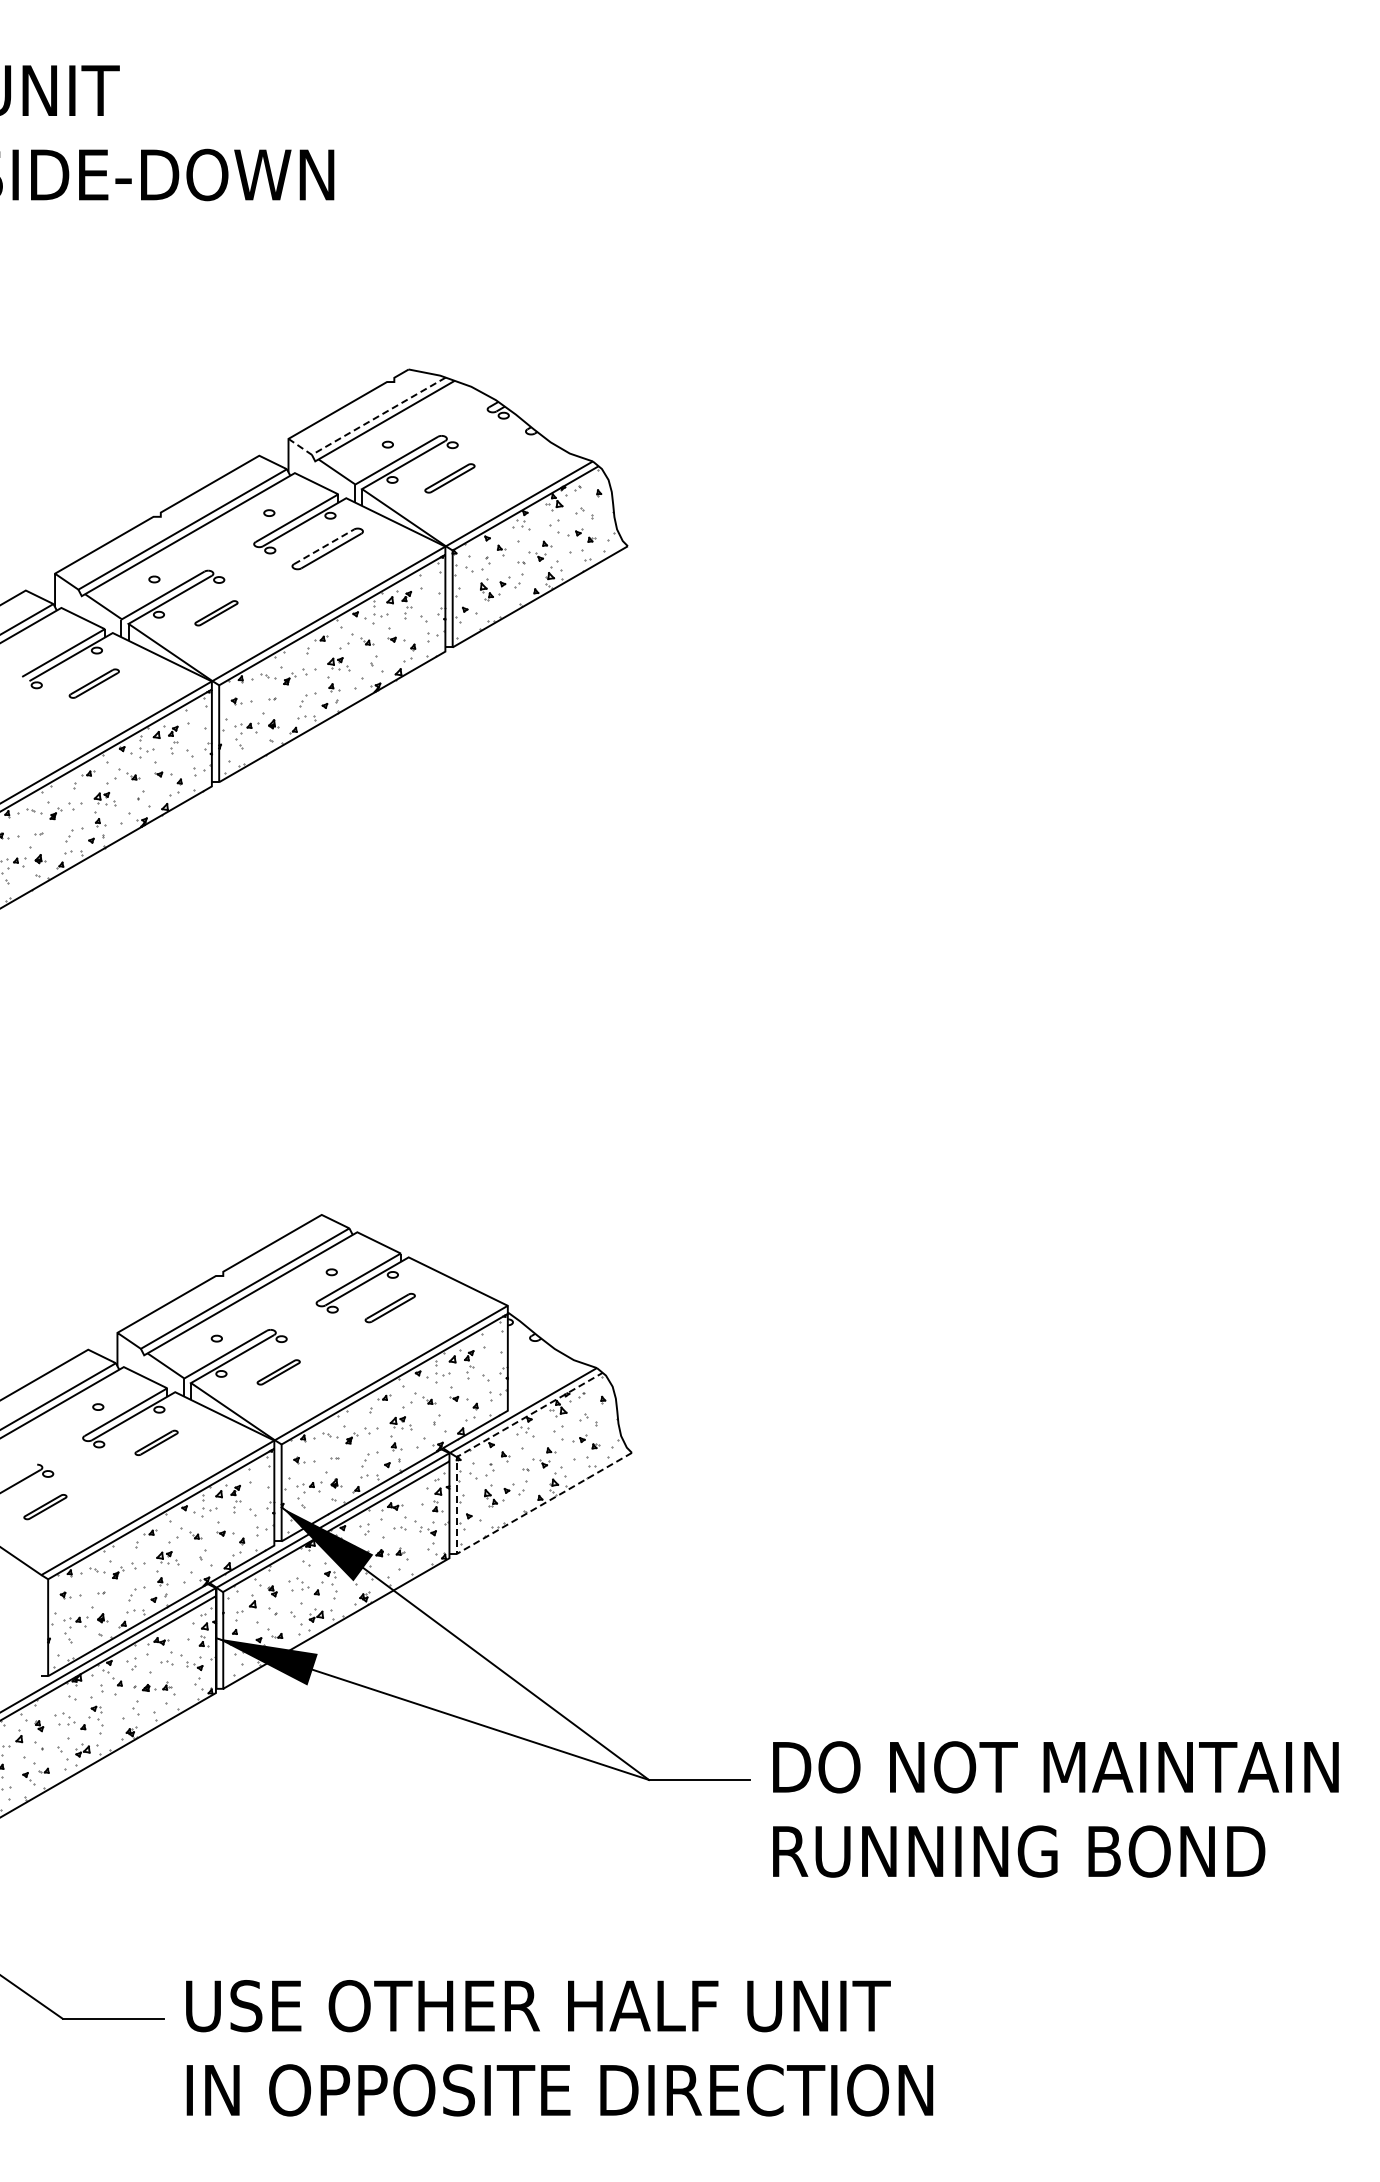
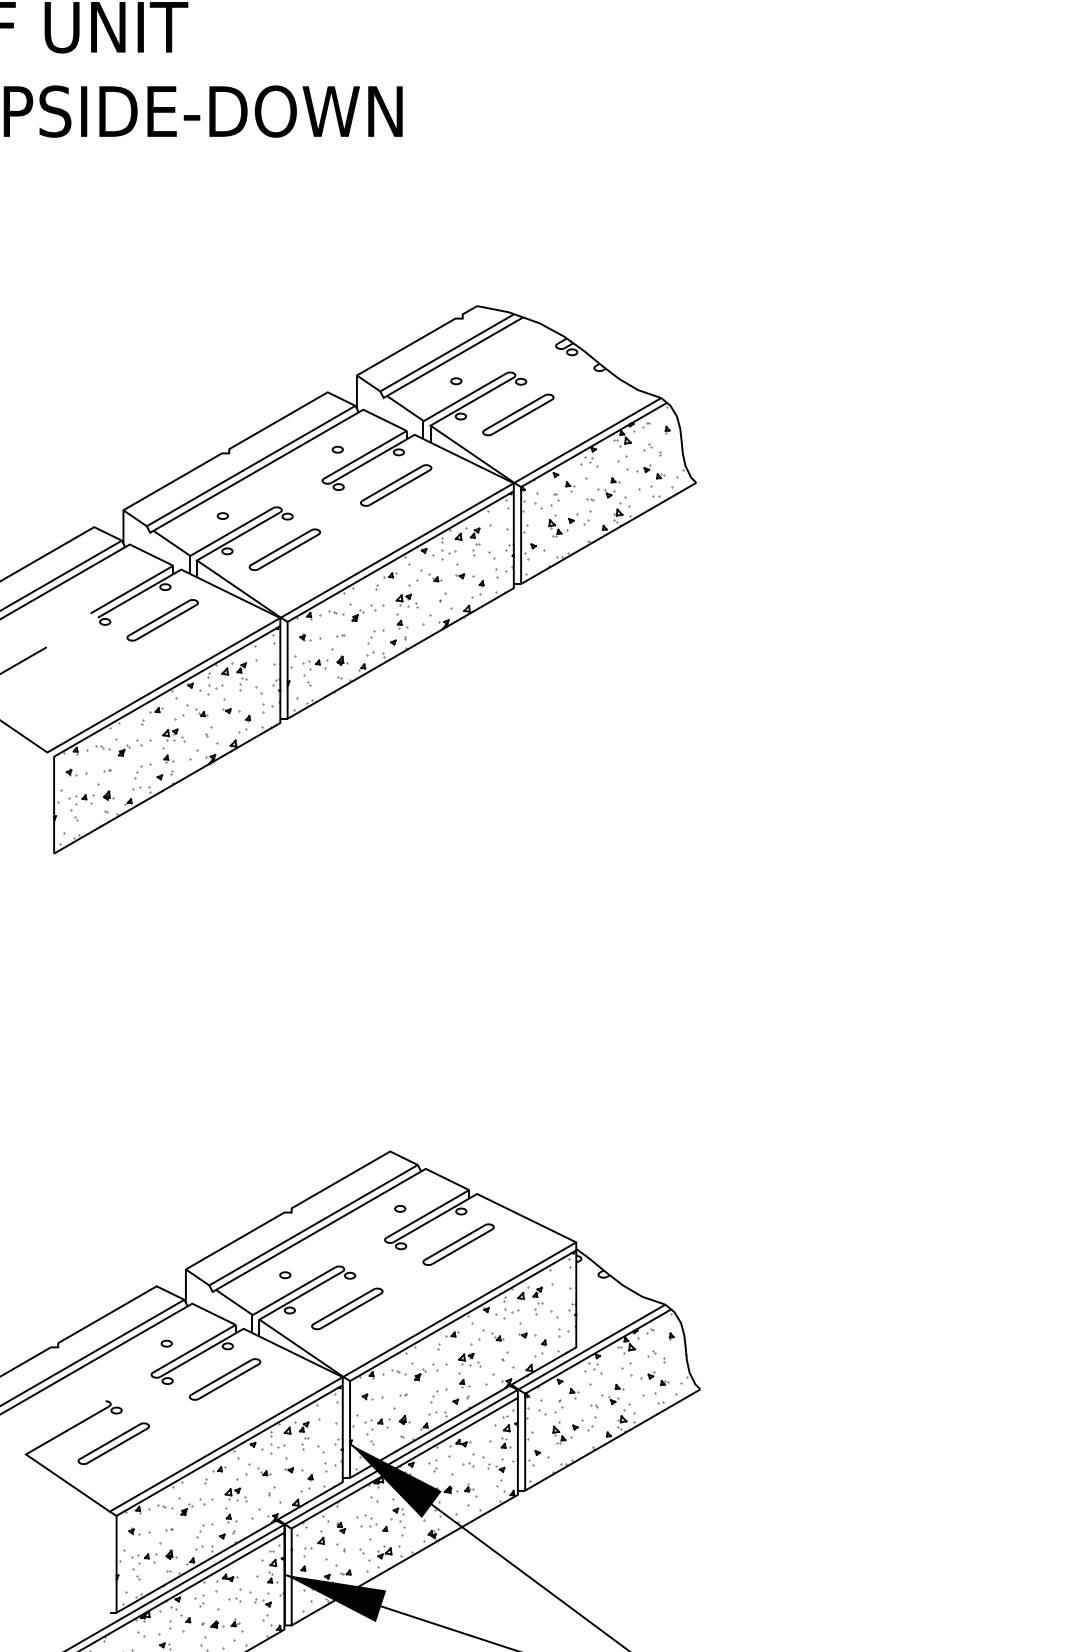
line: (365, 423) -> (433, 360), dashed -> solid
part: (449, 478) -> (517, 415), size x1.43
line: (324, 546) -> (392, 483), dashed -> solid
part: (216, 613) -> (284, 550), size x1.67
part: (94, 683) -> (162, 620), size x1.43
part: (390, 1307) -> (458, 1244), size x1.43
part: (278, 1372) -> (346, 1309), size x1.67
part: (156, 1442) -> (224, 1379), size x1.67
part: (45, 1506) -> (113, 1443), size x1.67
line: (456, 1522) -> (524, 1459), dashed -> solid

